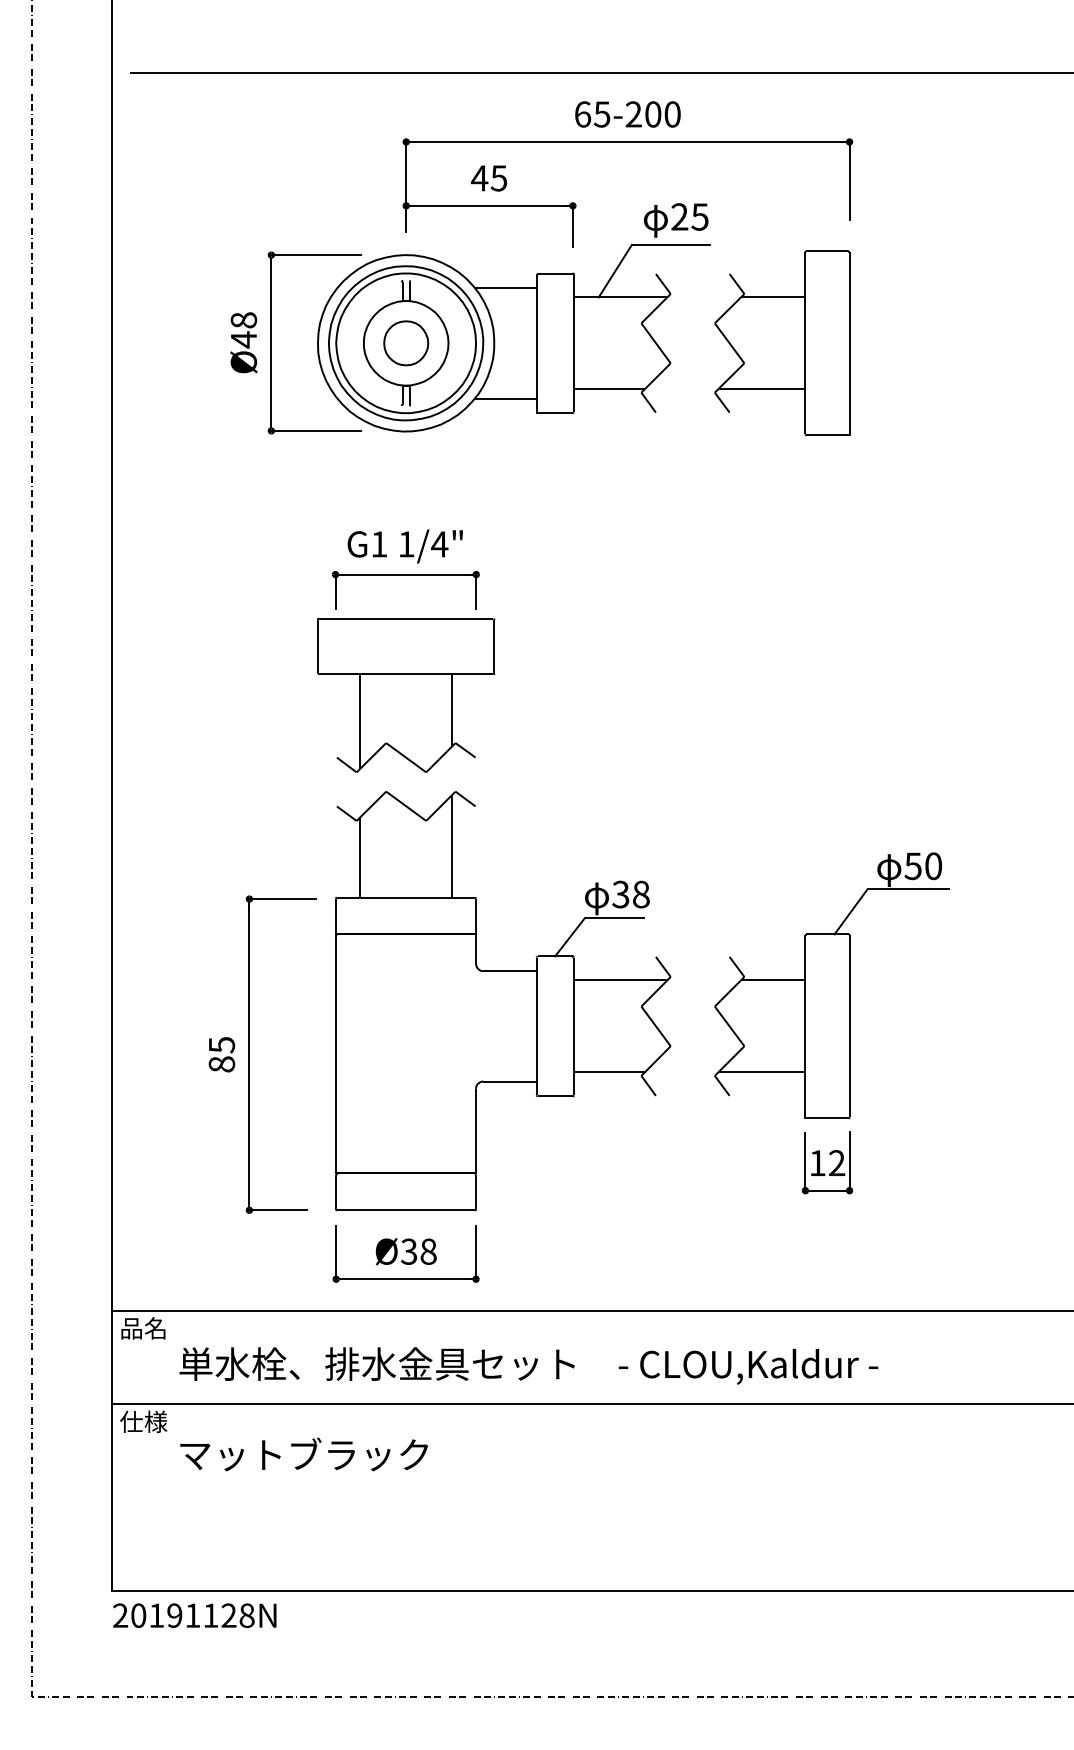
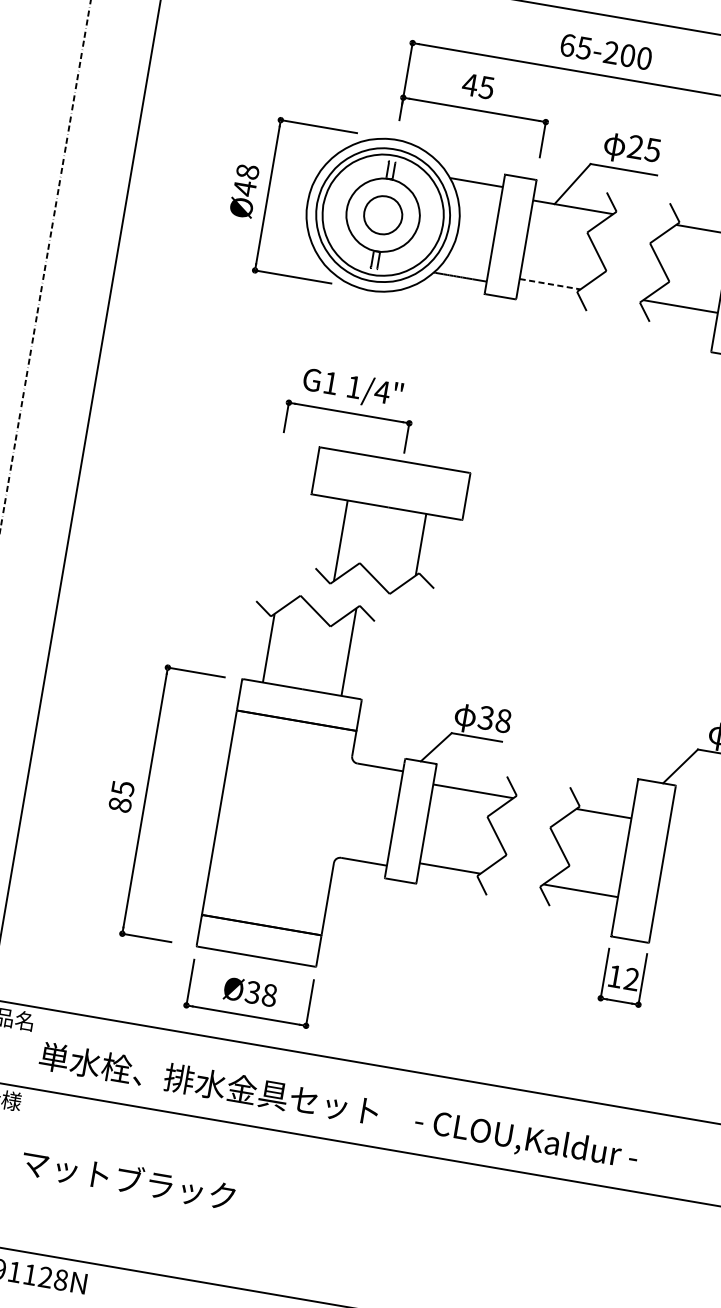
line: (609, 389) -> (550, 284), solid -> dashed
part: (406, 695) -> (384, 525), moved
text: (303, 1454) -> (127, 1179), moved

